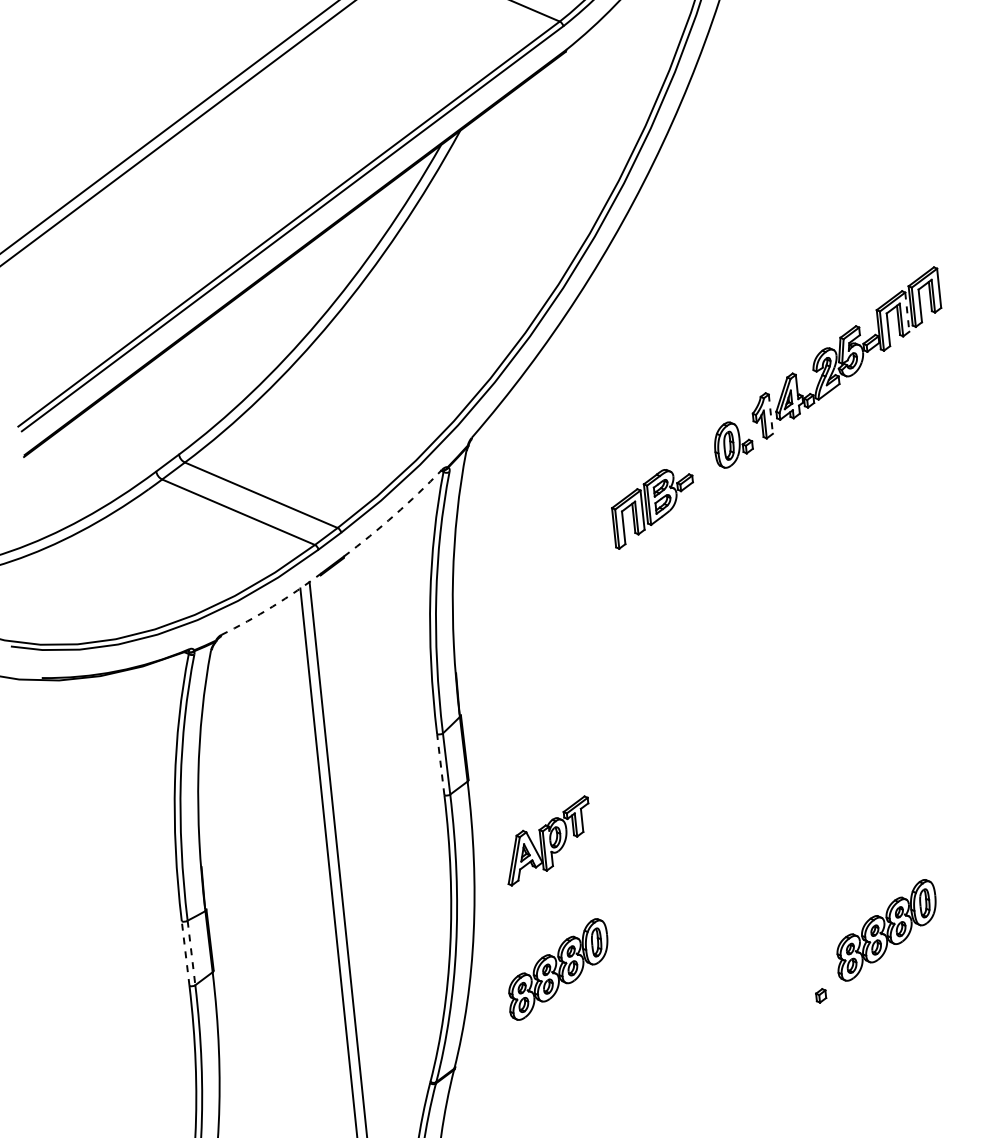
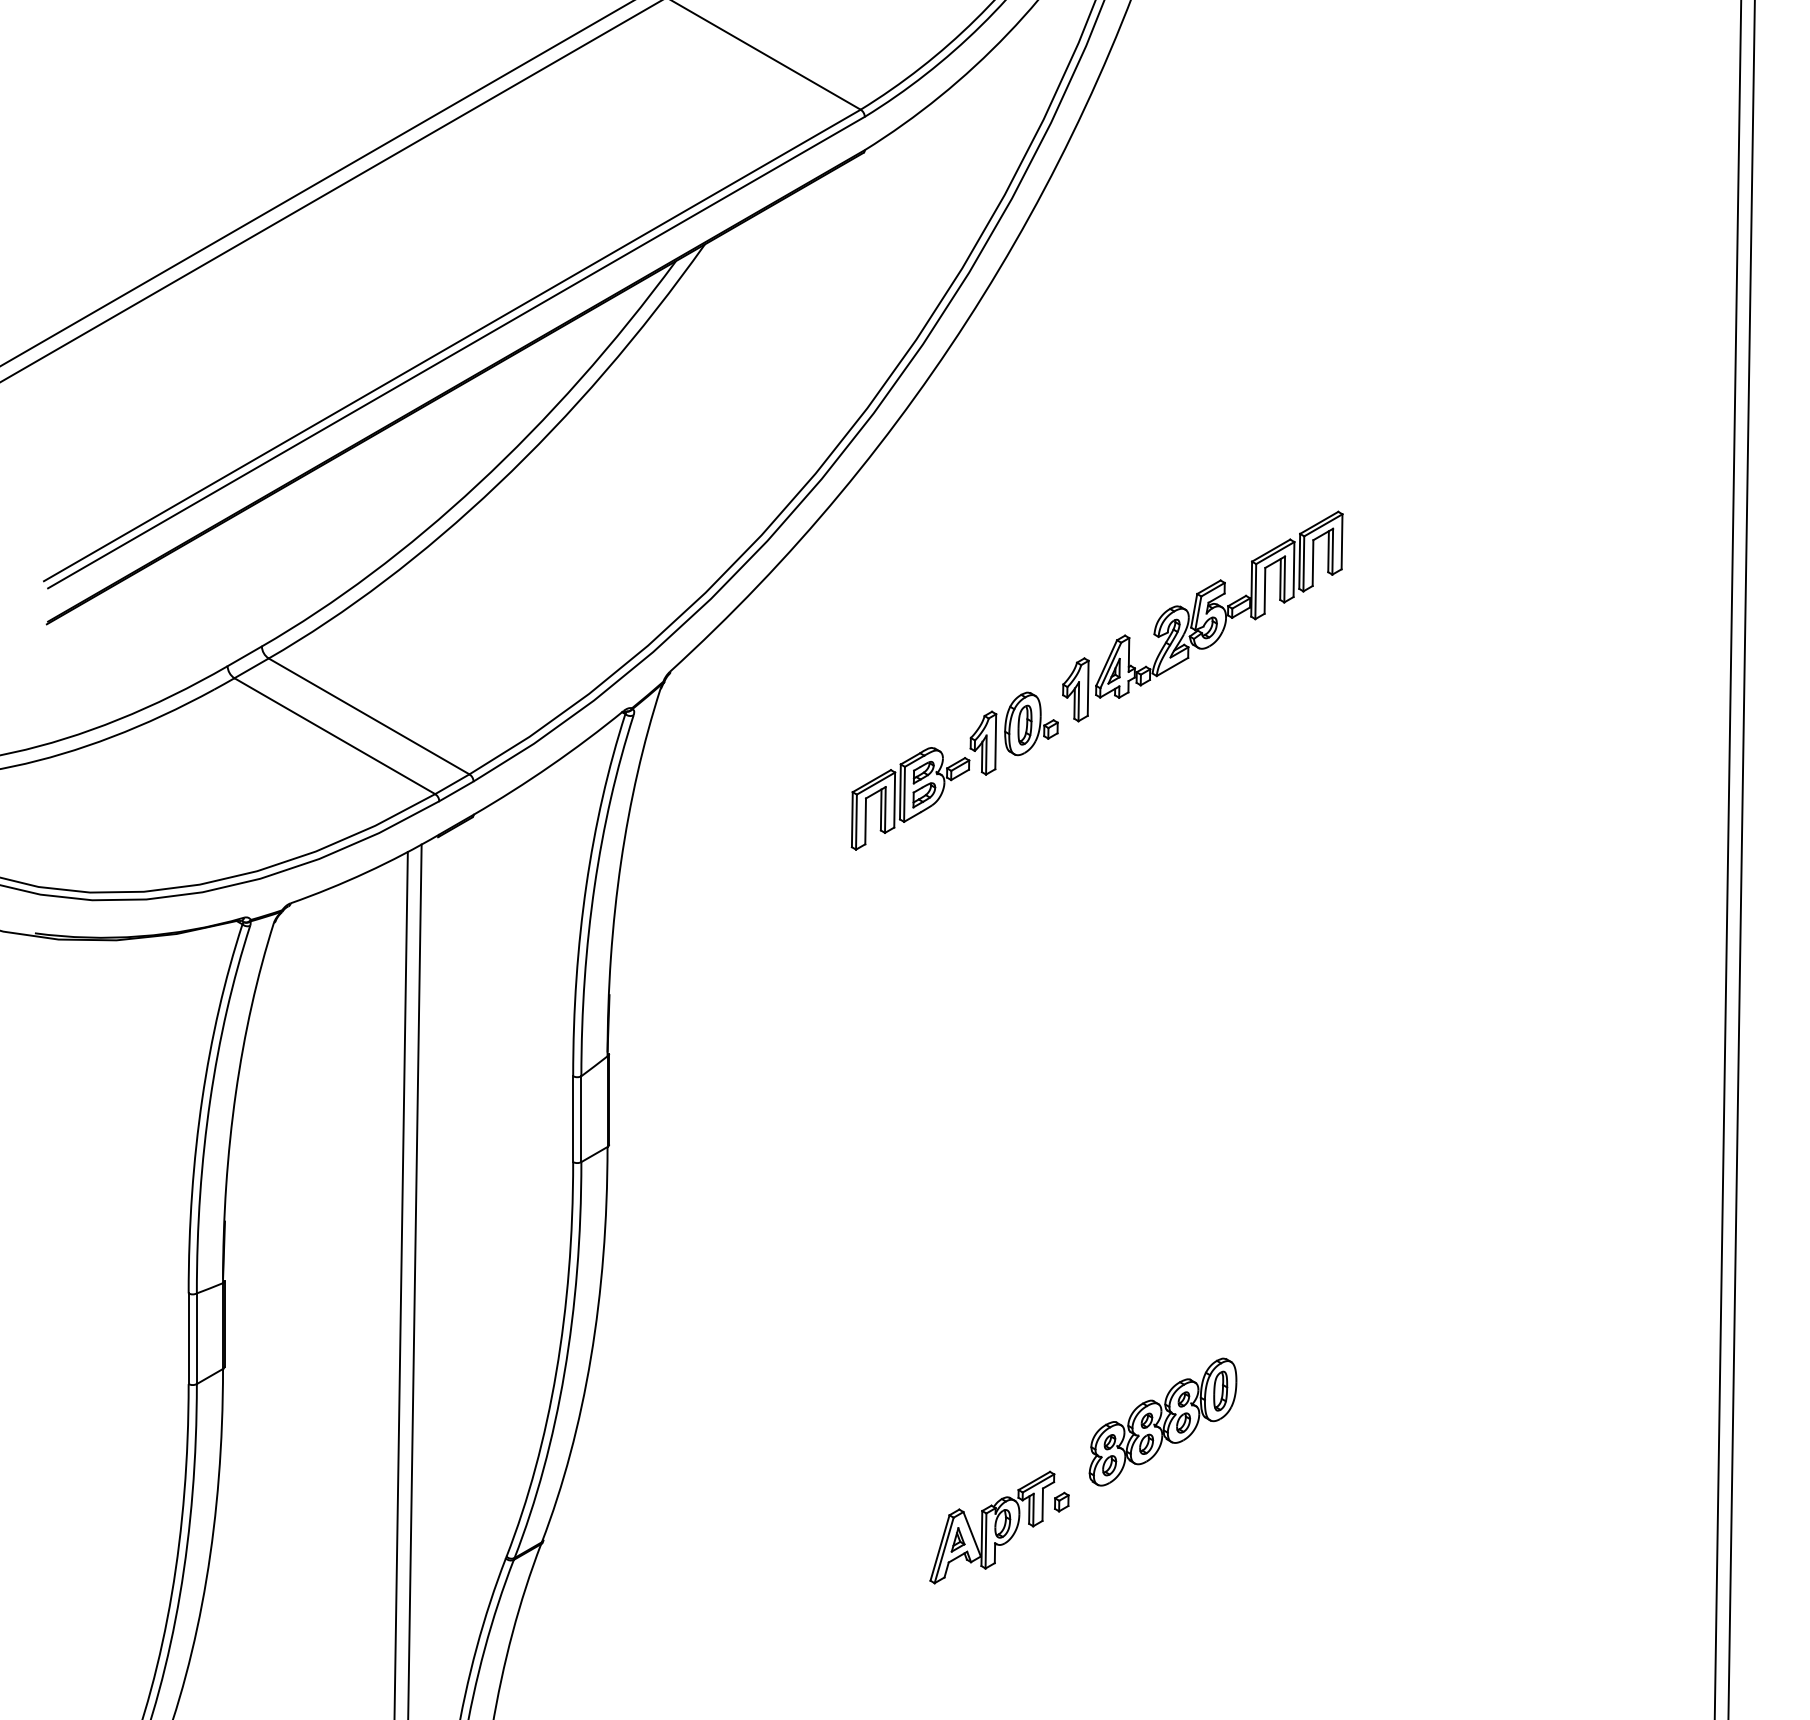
line: (906, 312) -> (1293, 569), dashed -> solid
line: (771, 414) -> (1088, 688), dashed -> solid
part: (700, 461) -> (983, 742), added
arc: (394, 514) -> (550, 765), dashed -> solid
arc: (272, 606) -> (366, 872), dashed -> solid
line: (441, 764) -> (573, 1119), dashed -> solid
part: (548, 840) -> (992, 1527), moved
line: (185, 953) -> (188, 1338), dashed -> solid
line: (191, 953) -> (196, 1339), dashed -> solid
part: (557, 969) -> (701, 1421), removed

